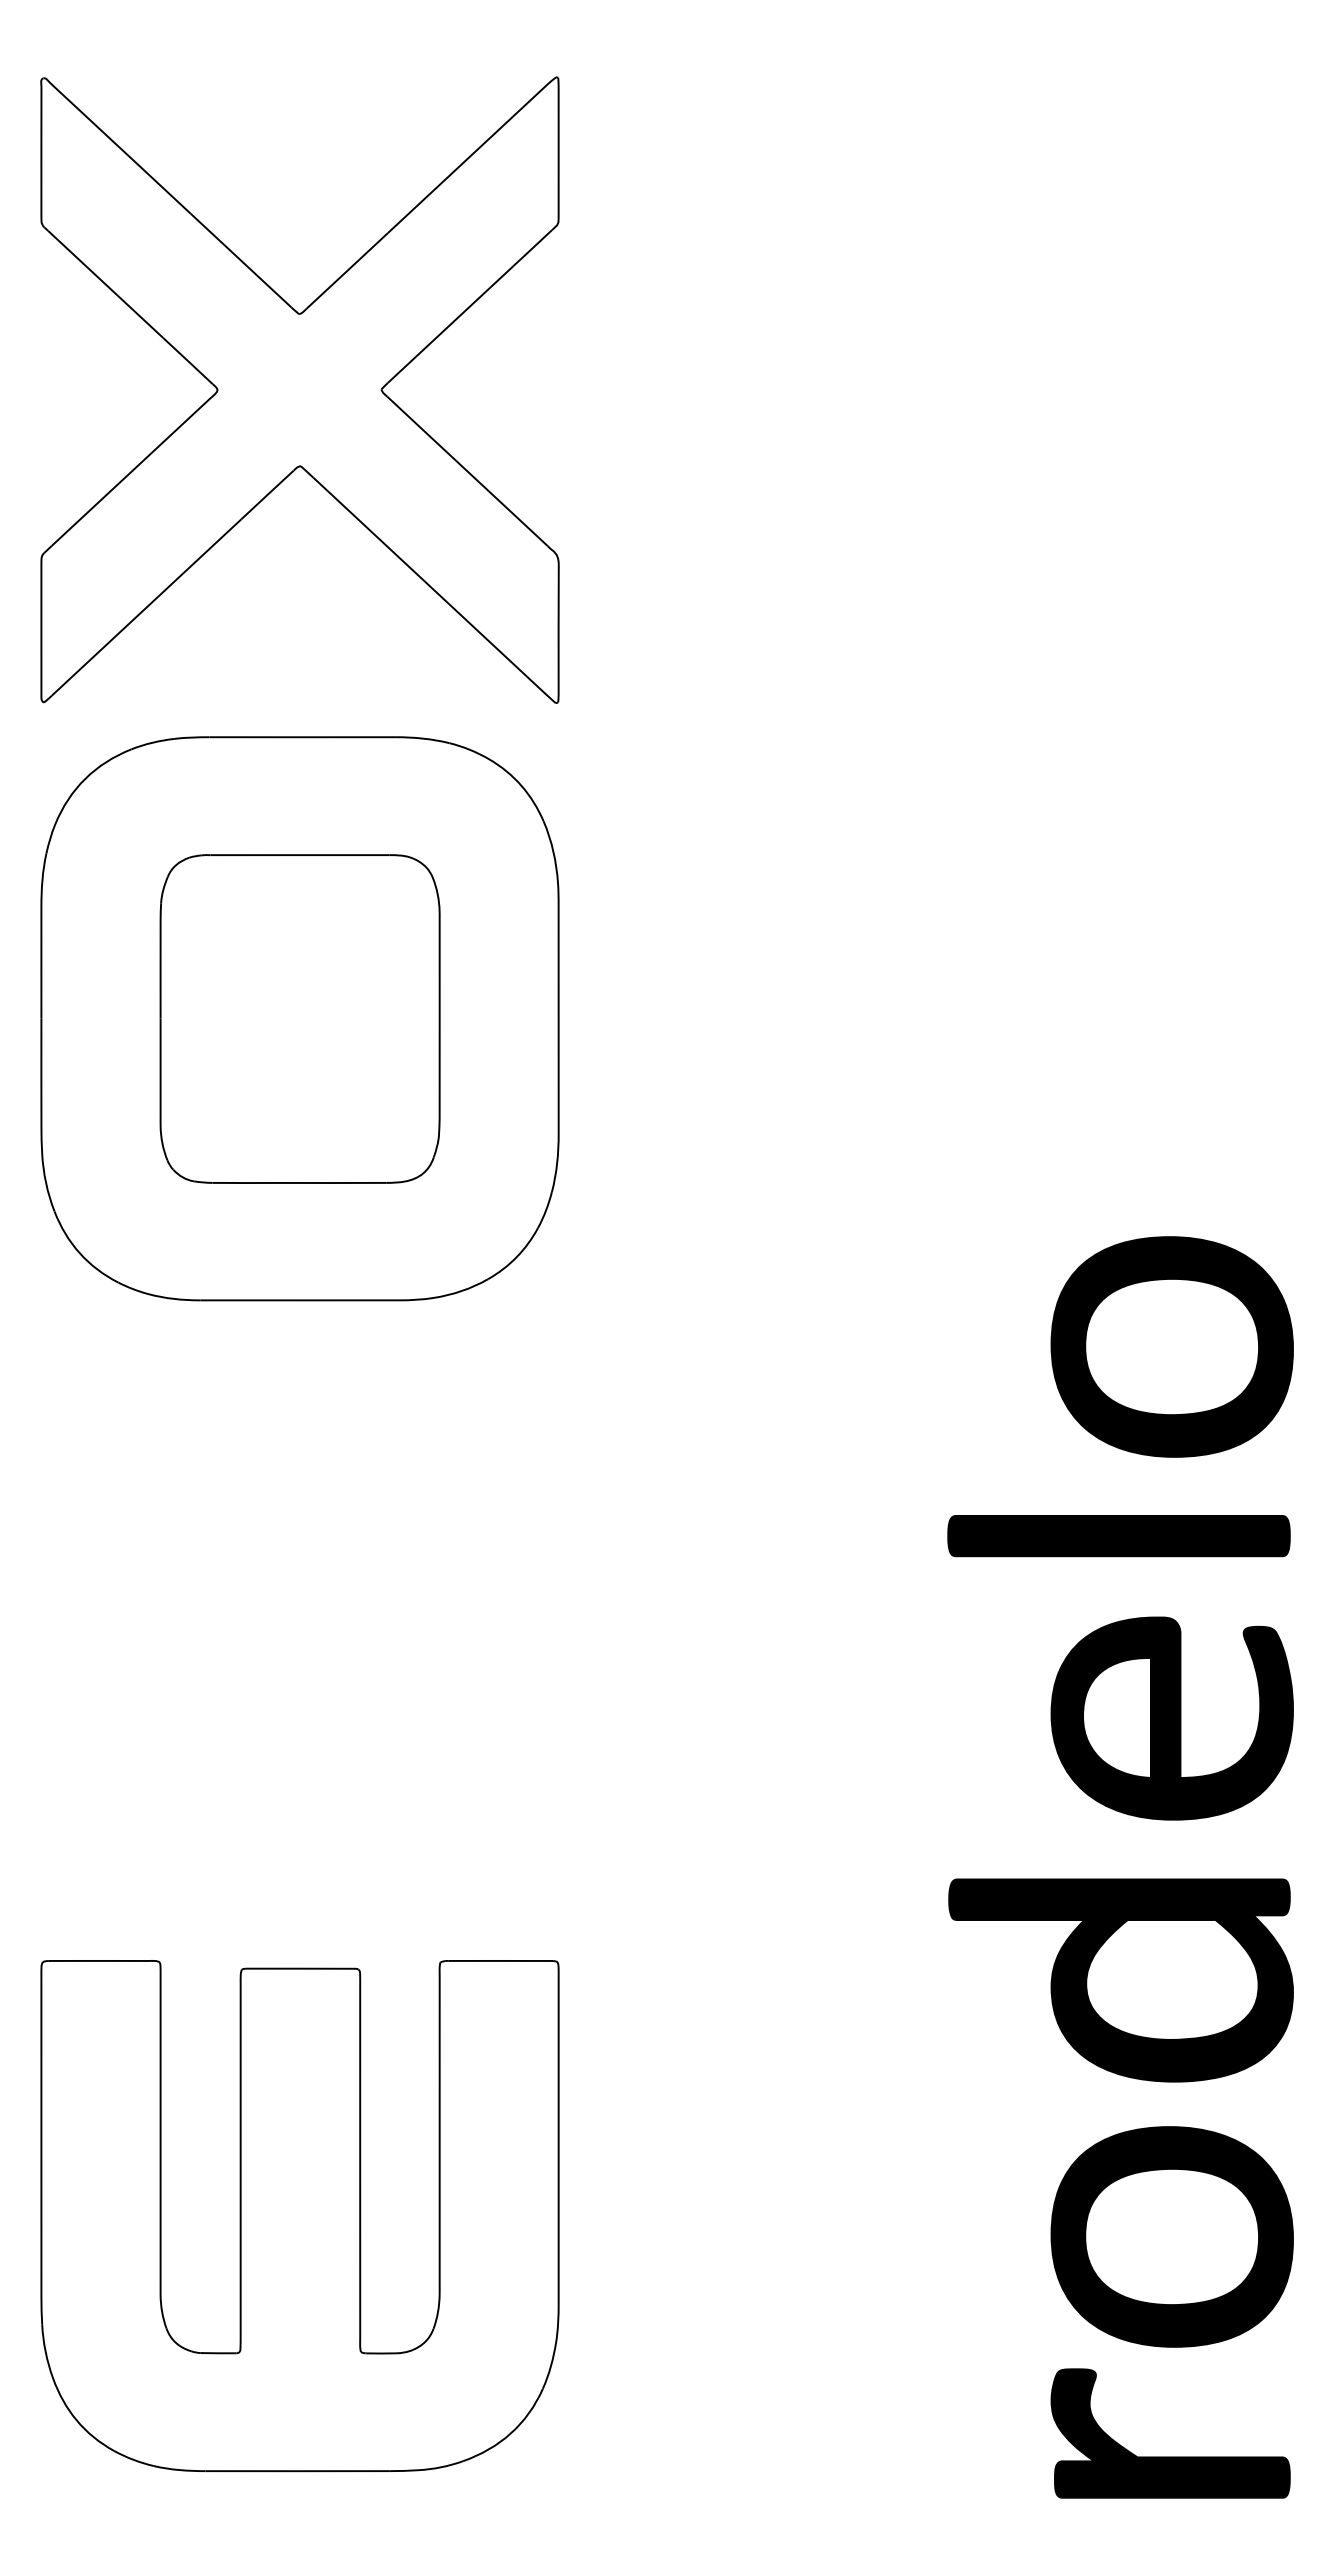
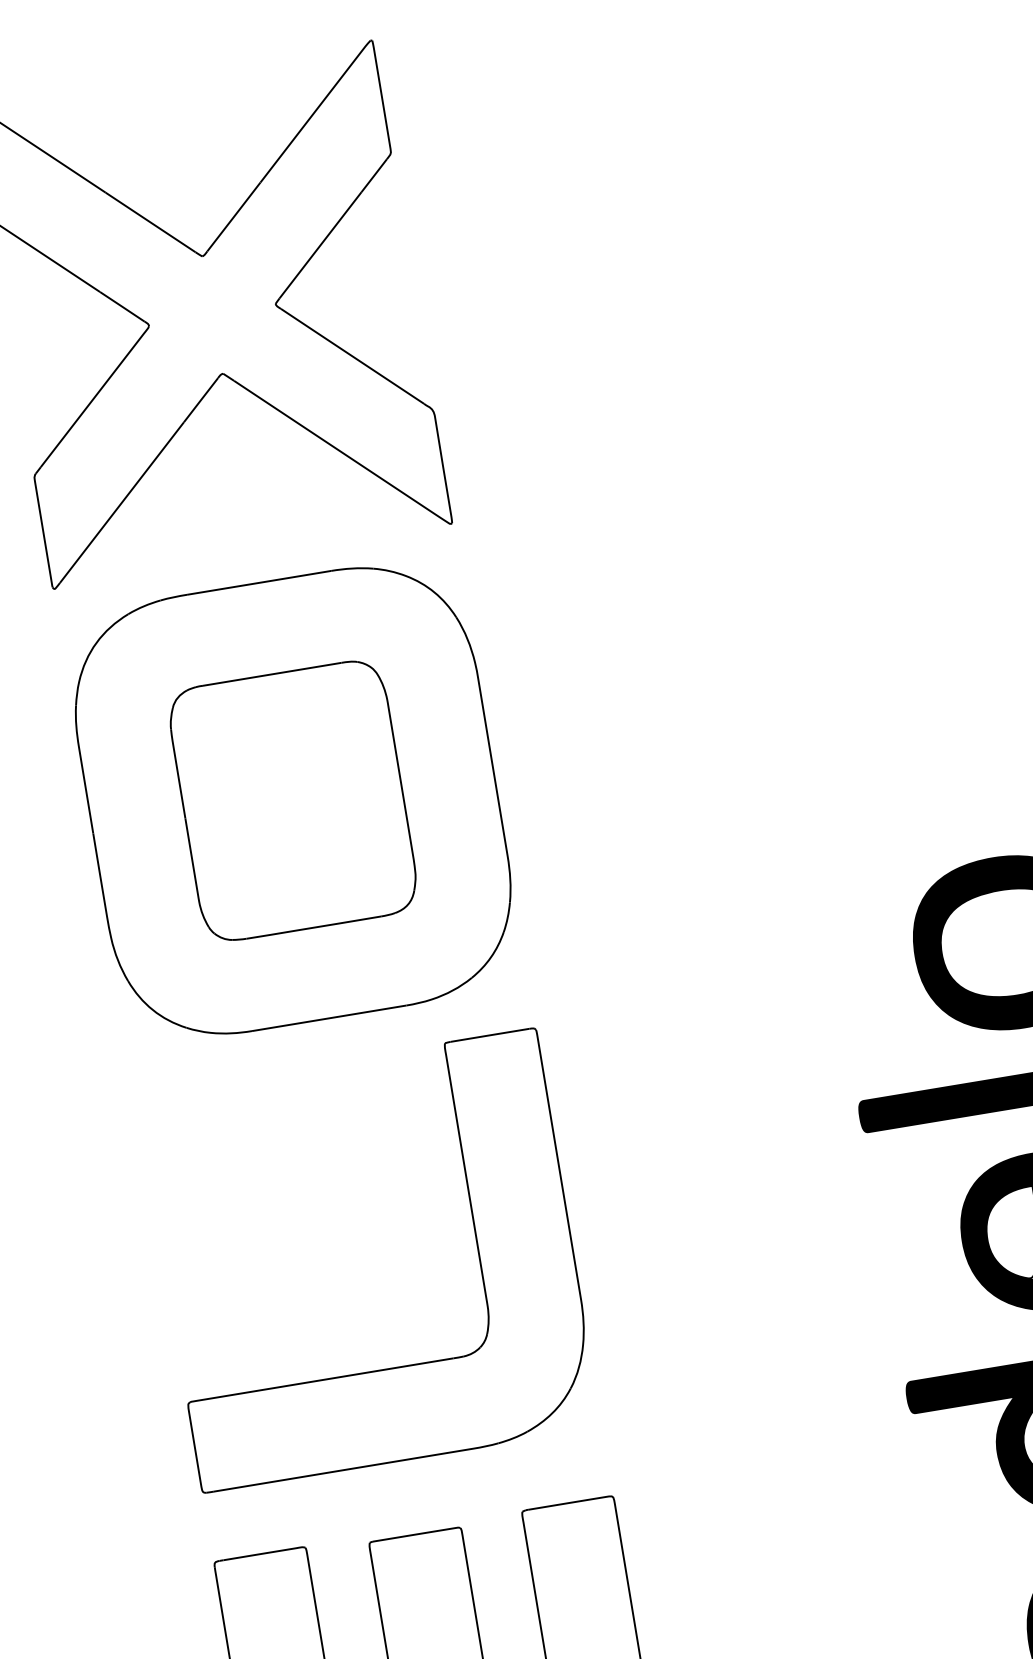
part: (438, 1613) -> (476, 1242), added

